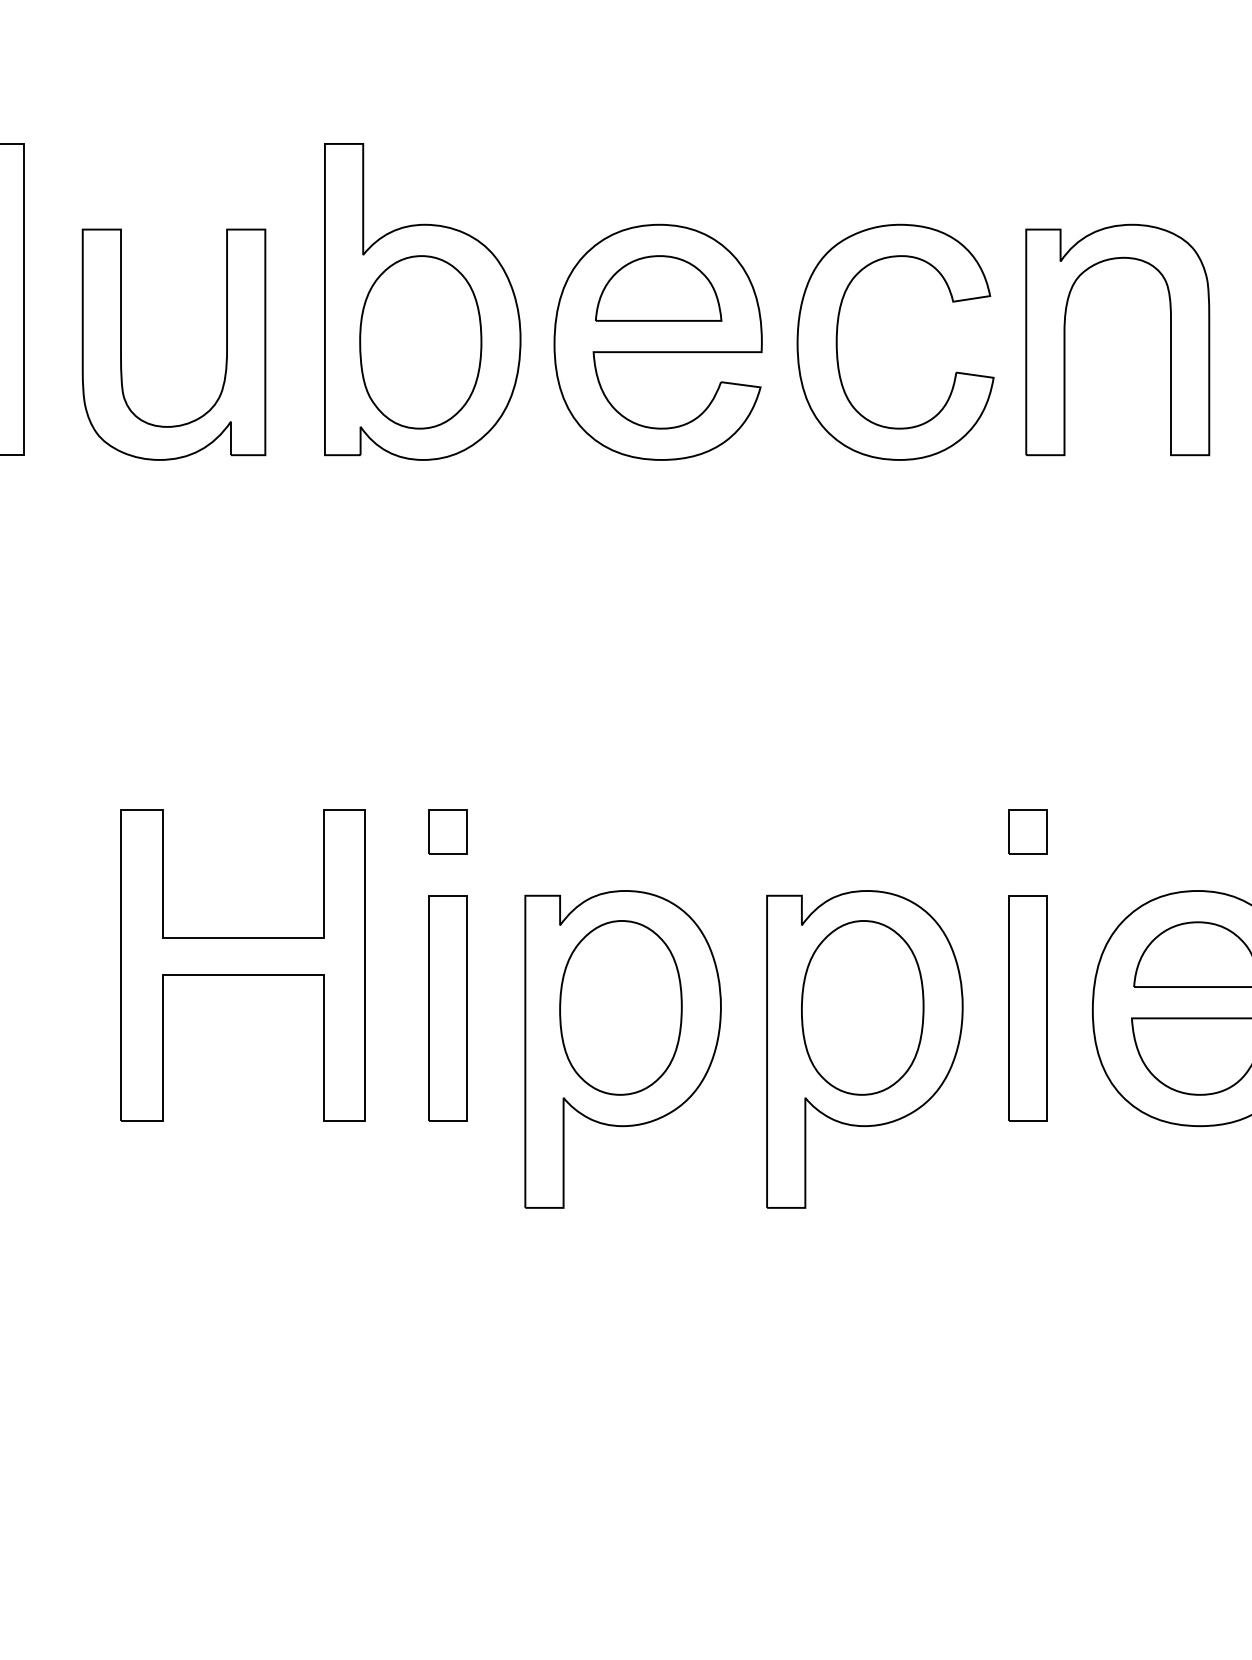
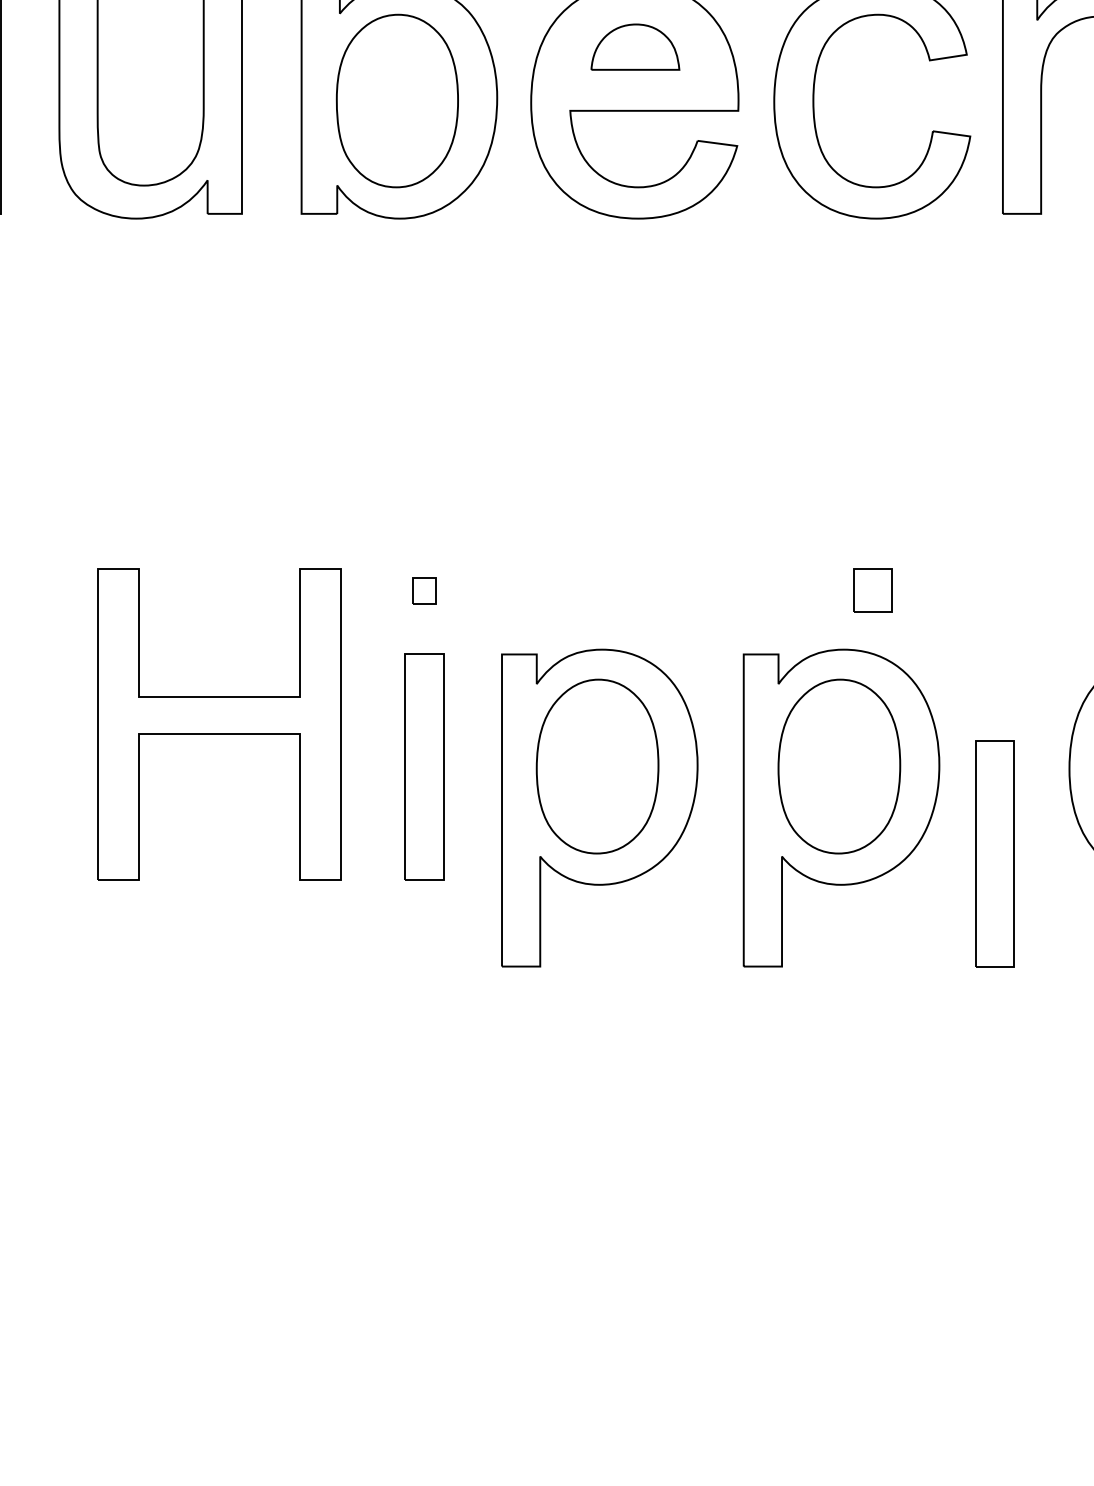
part: (658, 288) -> (635, 47), size x0.7
part: (447, 831) -> (424, 590), size x0.6
part: (1027, 831) -> (872, 590), moved
part: (1027, 1008) -> (994, 854), moved

